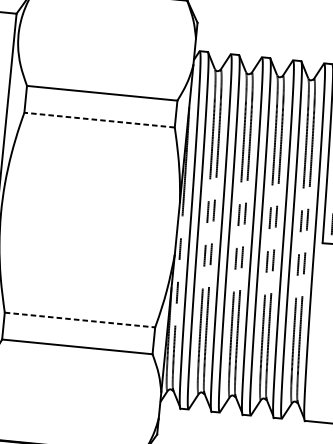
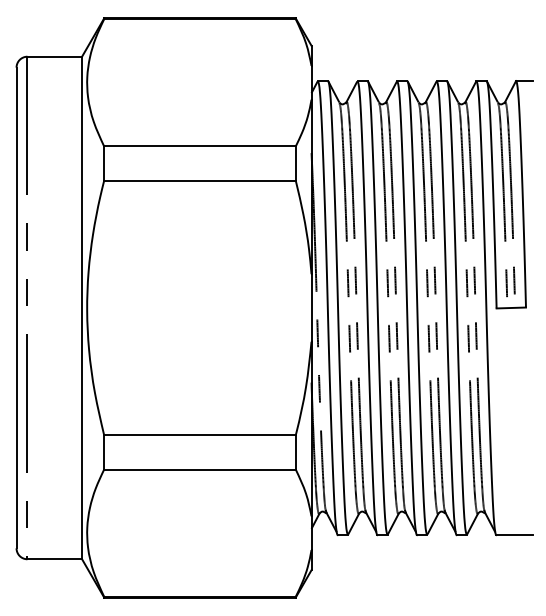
line: (99, 119) -> (199, 180), dashed -> solid
line: (79, 320) -> (199, 435), dashed -> solid

